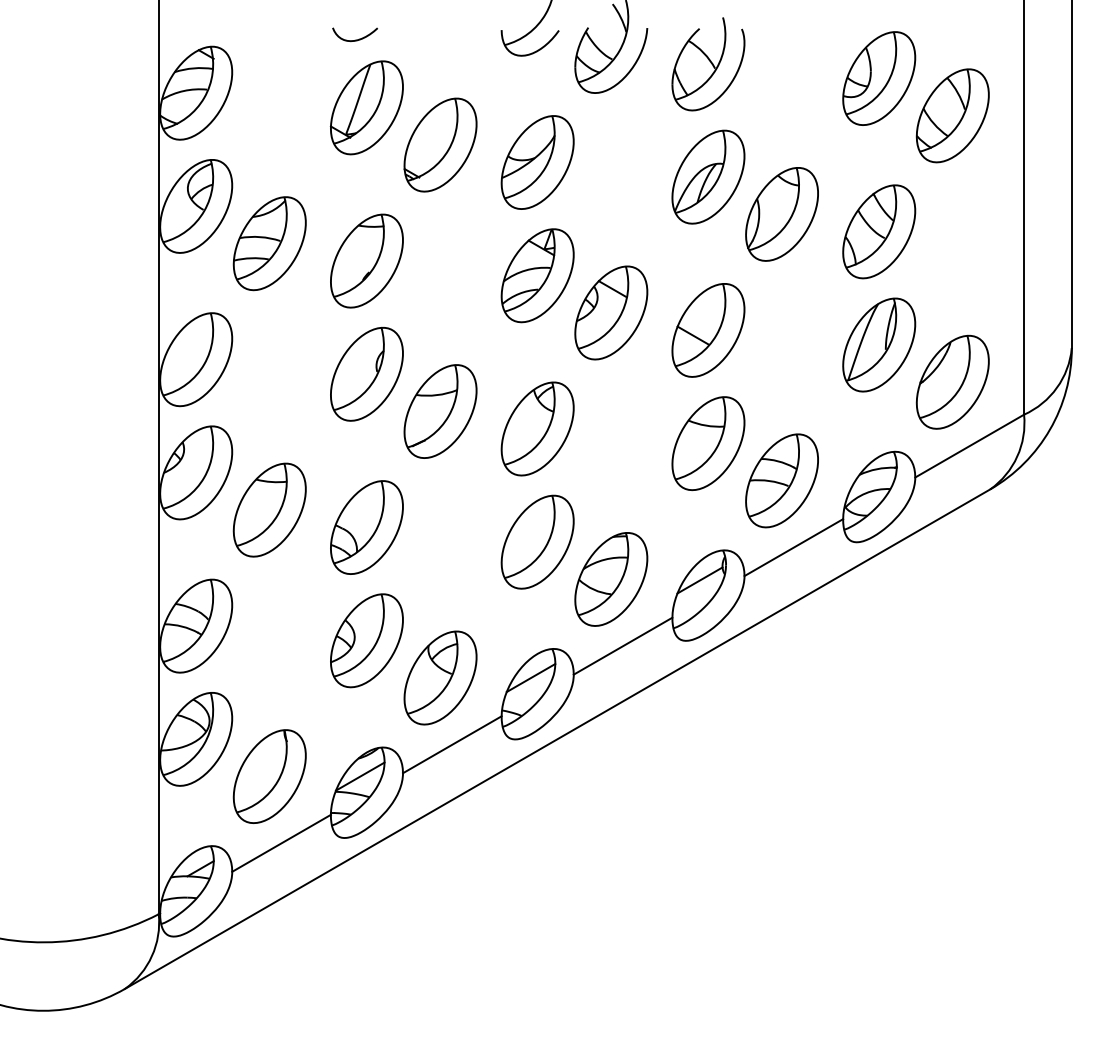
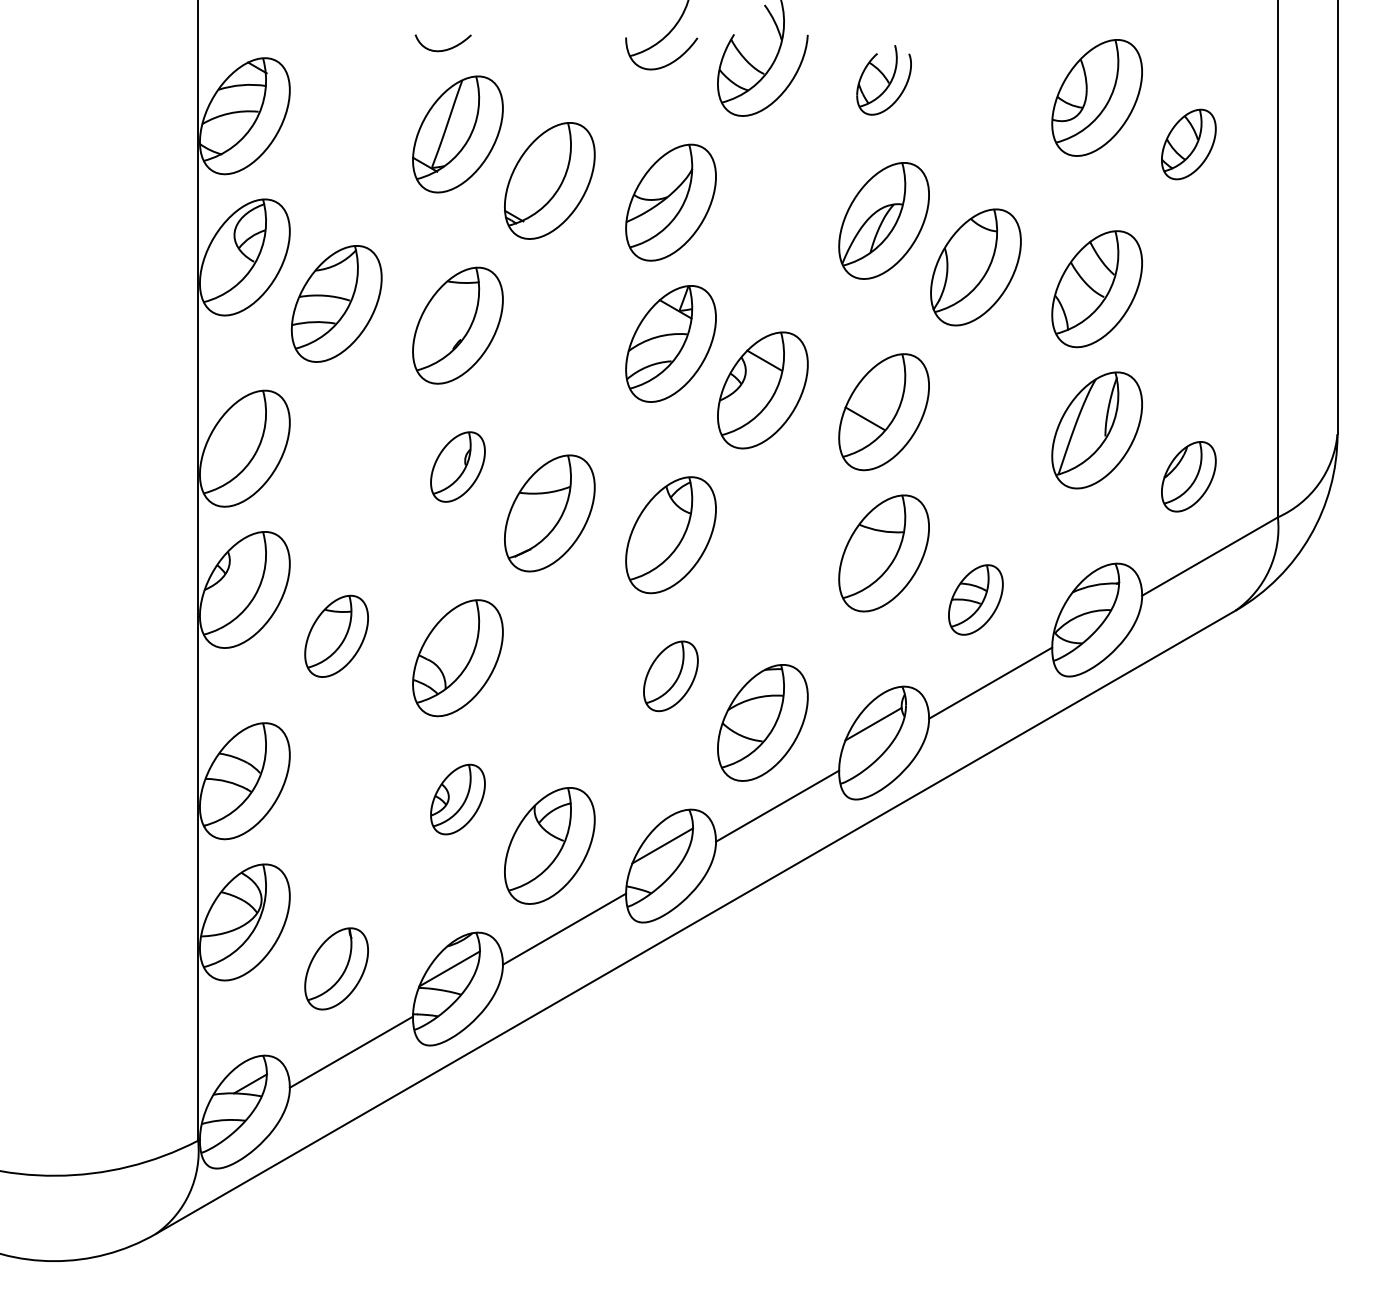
part: (708, 64) -> (884, 80), size x0.6
part: (952, 115) -> (1188, 144), size x0.6
part: (366, 374) -> (457, 467), size x0.6
part: (952, 381) -> (1188, 475), size x0.6
part: (781, 480) -> (975, 599), size x0.6
part: (269, 509) -> (336, 635), size x0.7
part: (537, 541) -> (670, 675), size x0.6
part: (366, 640) -> (457, 799), size x0.6
part: (269, 776) -> (336, 968), size x0.7

